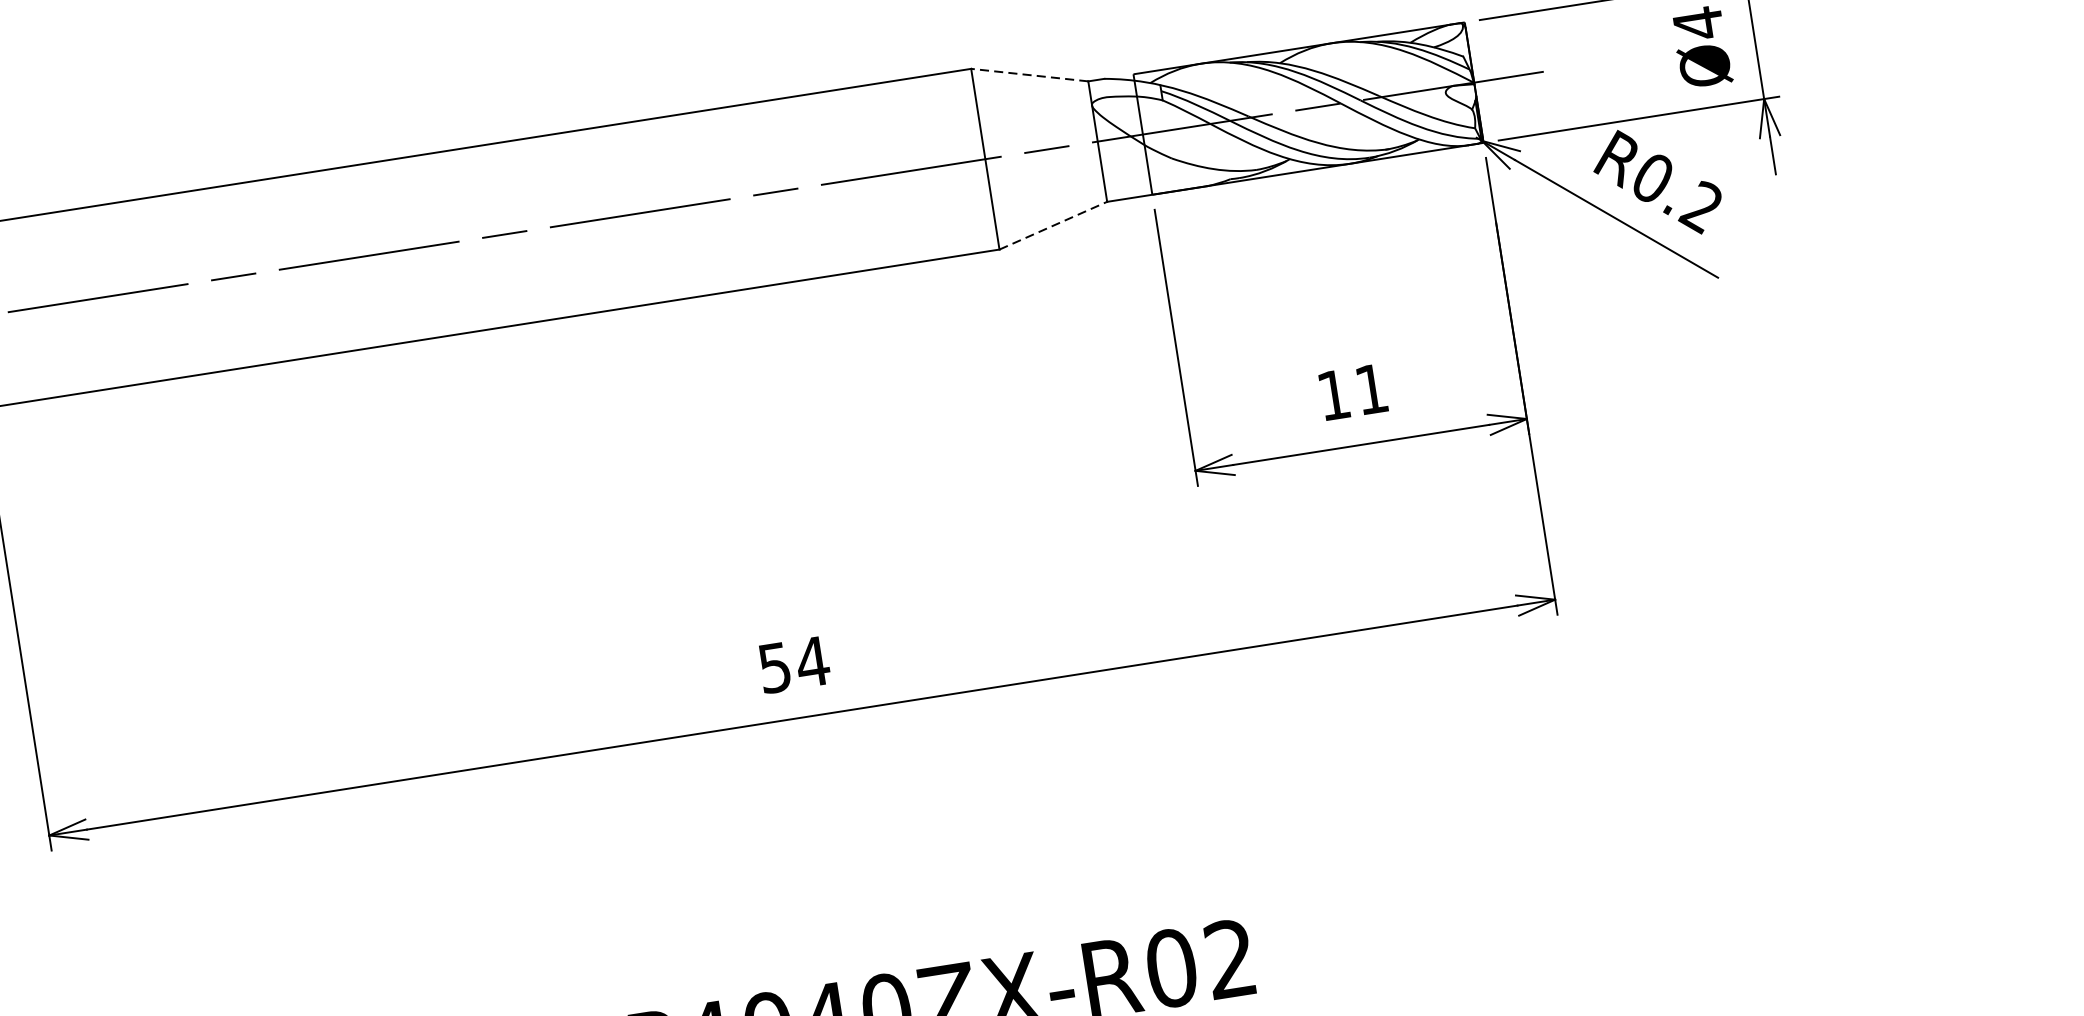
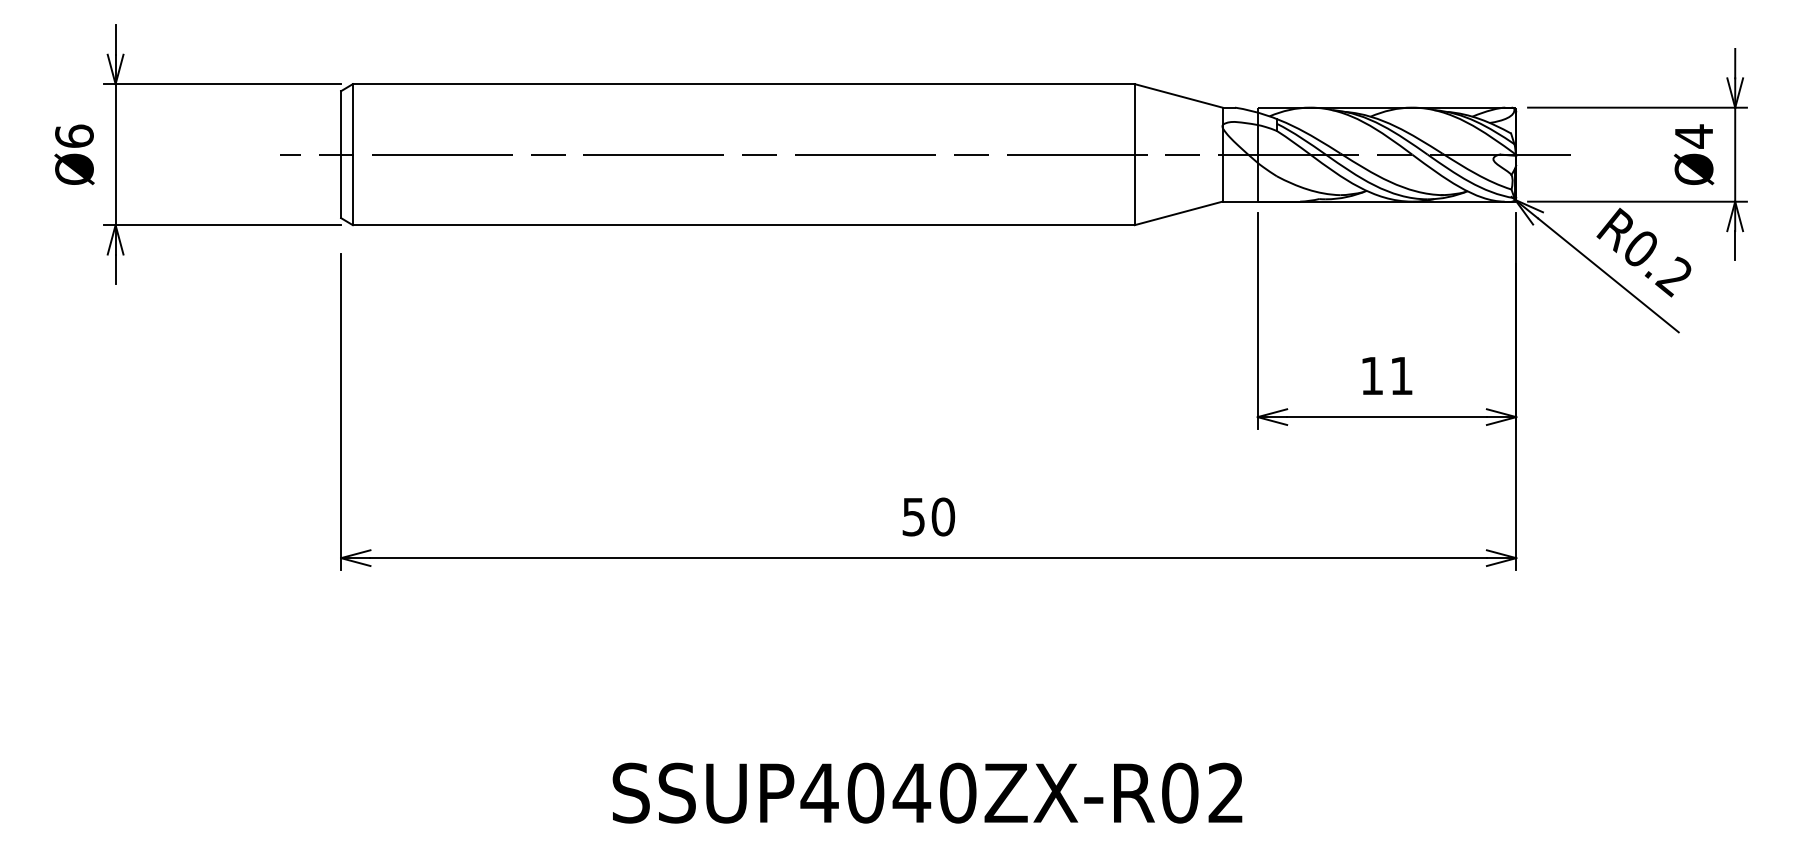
line: (1029, 74) -> (1178, 95), dashed -> solid
line: (1054, 225) -> (1179, 213), dashed -> solid
text: (812, 661) -> (943, 516), 54 -> 50

